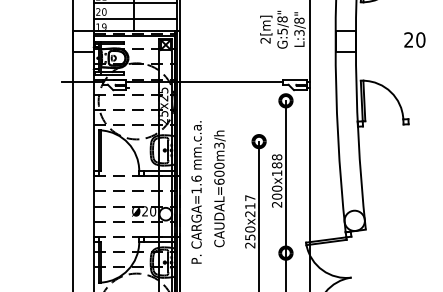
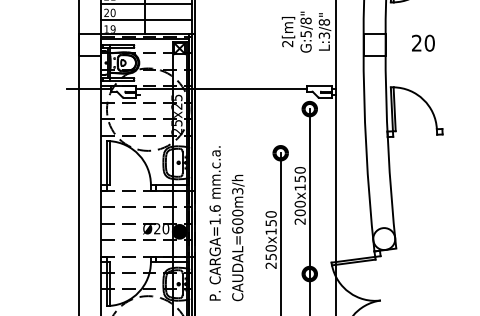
text: (414, 39) -> (422, 42), moved
text: (277, 161) -> (300, 174), 200x188 -> 200x150
text: (219, 188) -> (237, 237), moved
text: (196, 192) -> (215, 223), moved
text: (250, 206) -> (271, 223), 250x217 -> 250x150
fill: (165, 213) -> (179, 231), added

